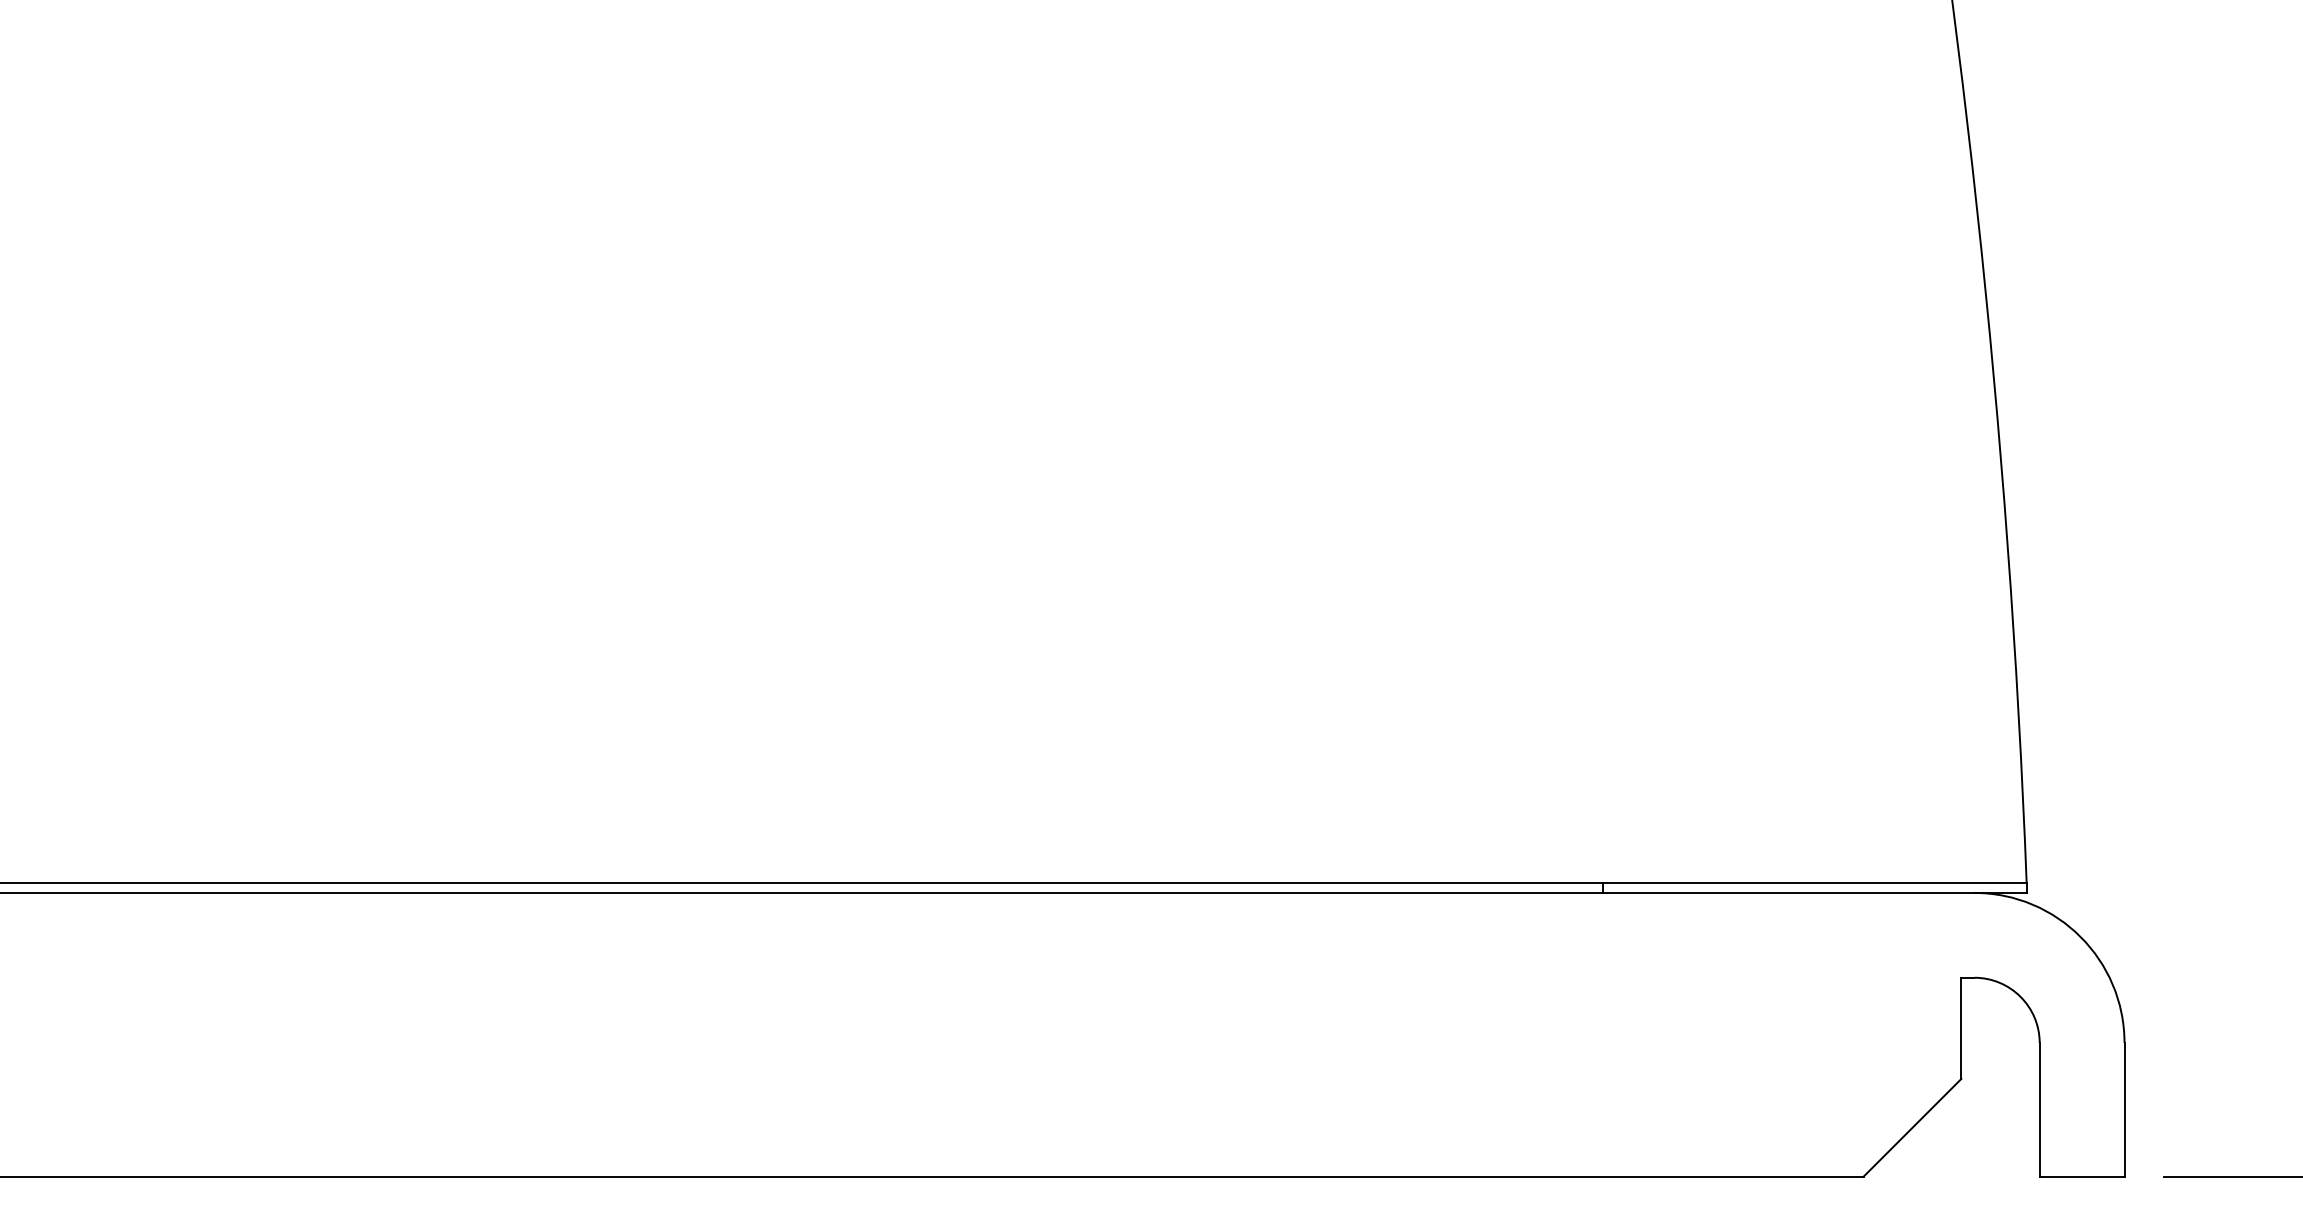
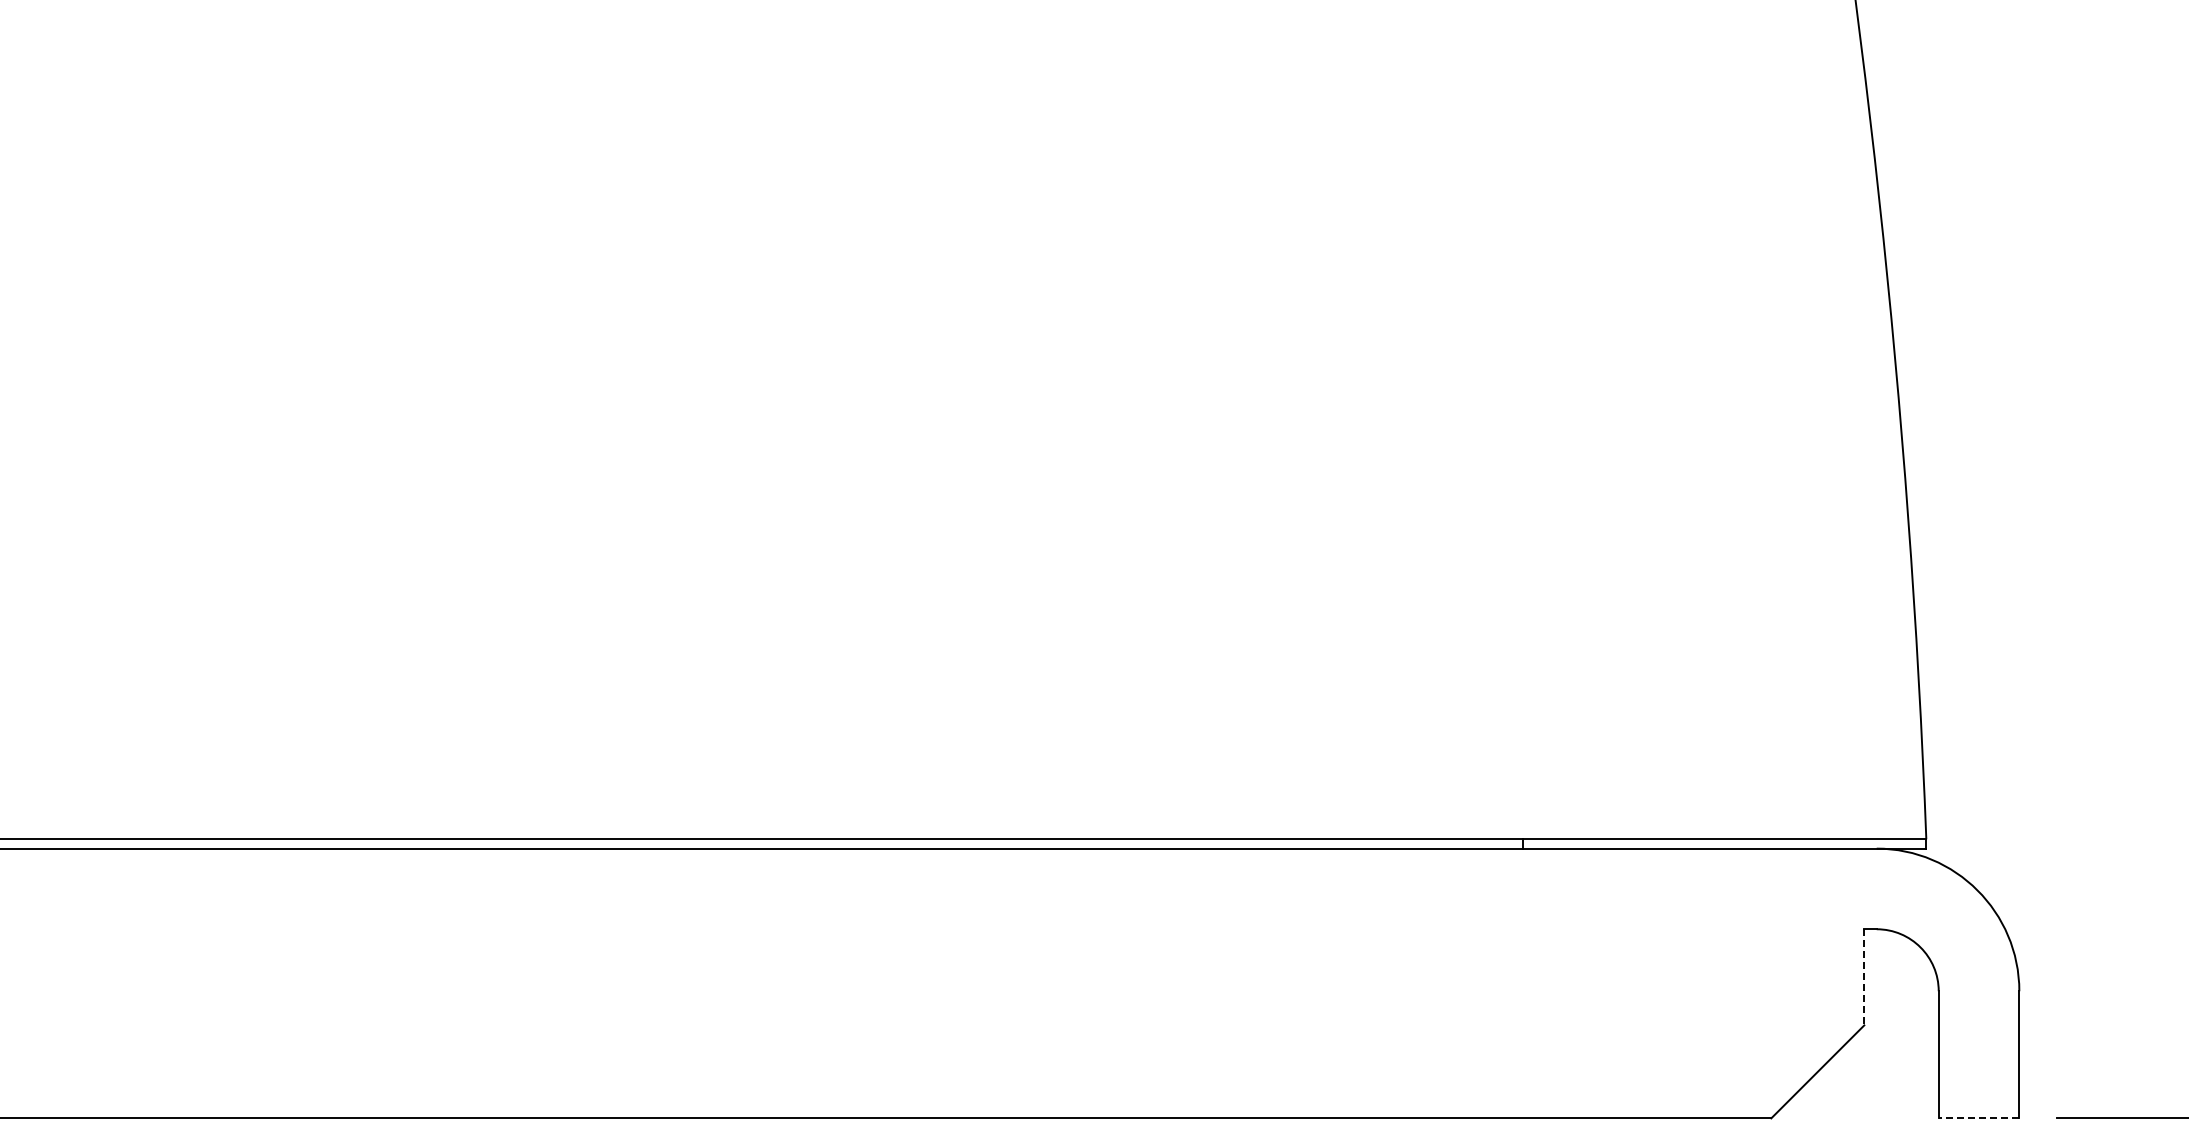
line: (1961, 1028) -> (1864, 977), solid -> dashed
line: (2081, 1176) -> (1978, 1118), solid -> dashed

